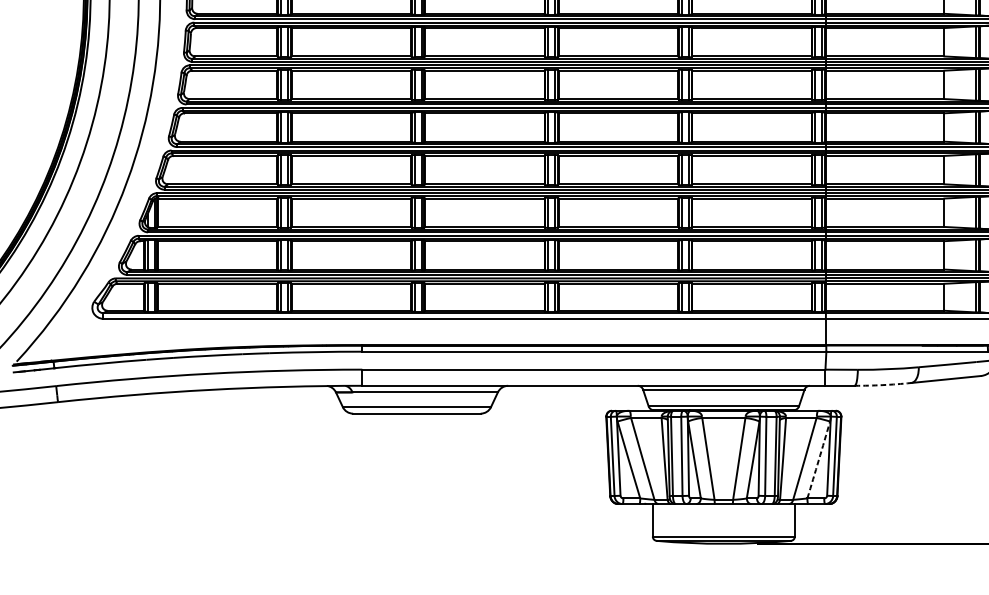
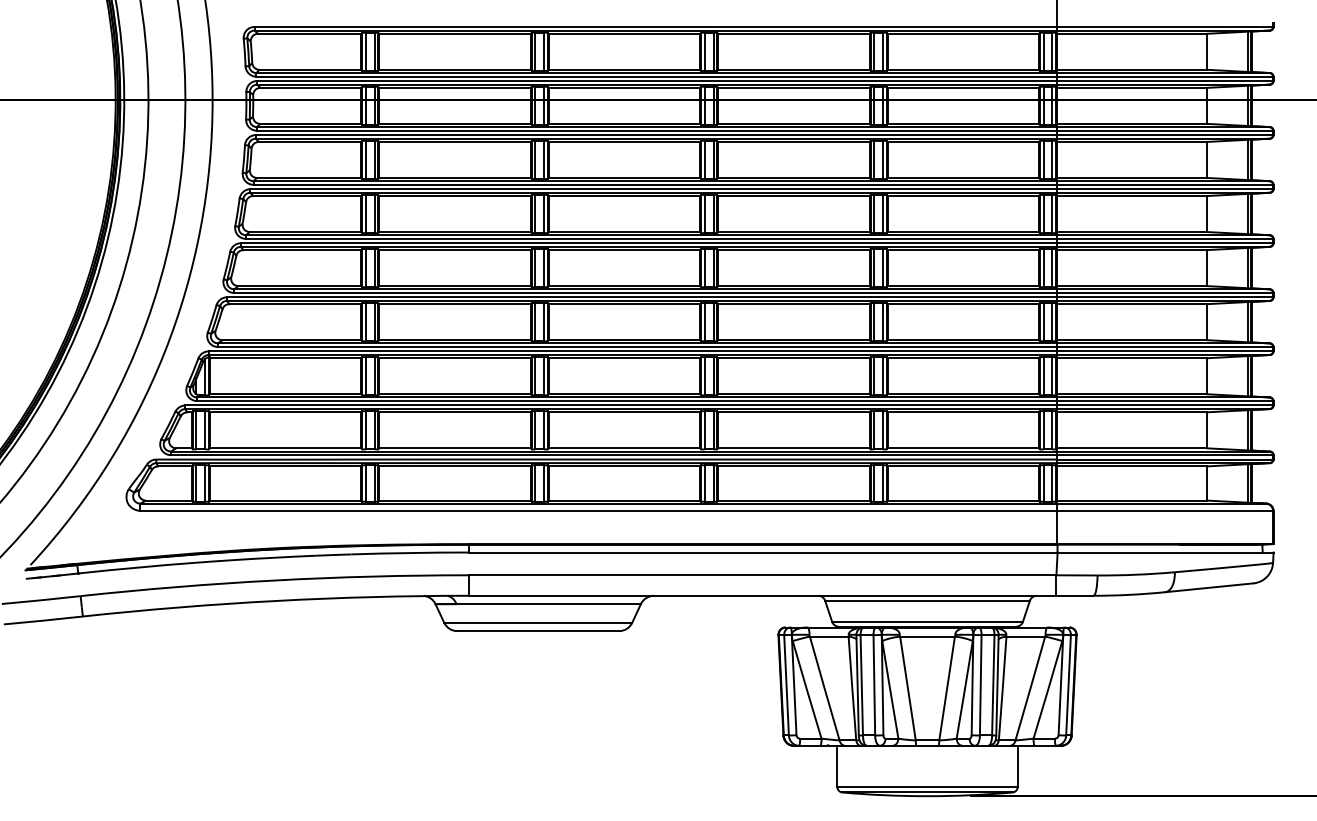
arc: (883, 384) -> (1129, 594), dashed -> solid
arc: (819, 459) -> (1048, 689), dashed -> solid

